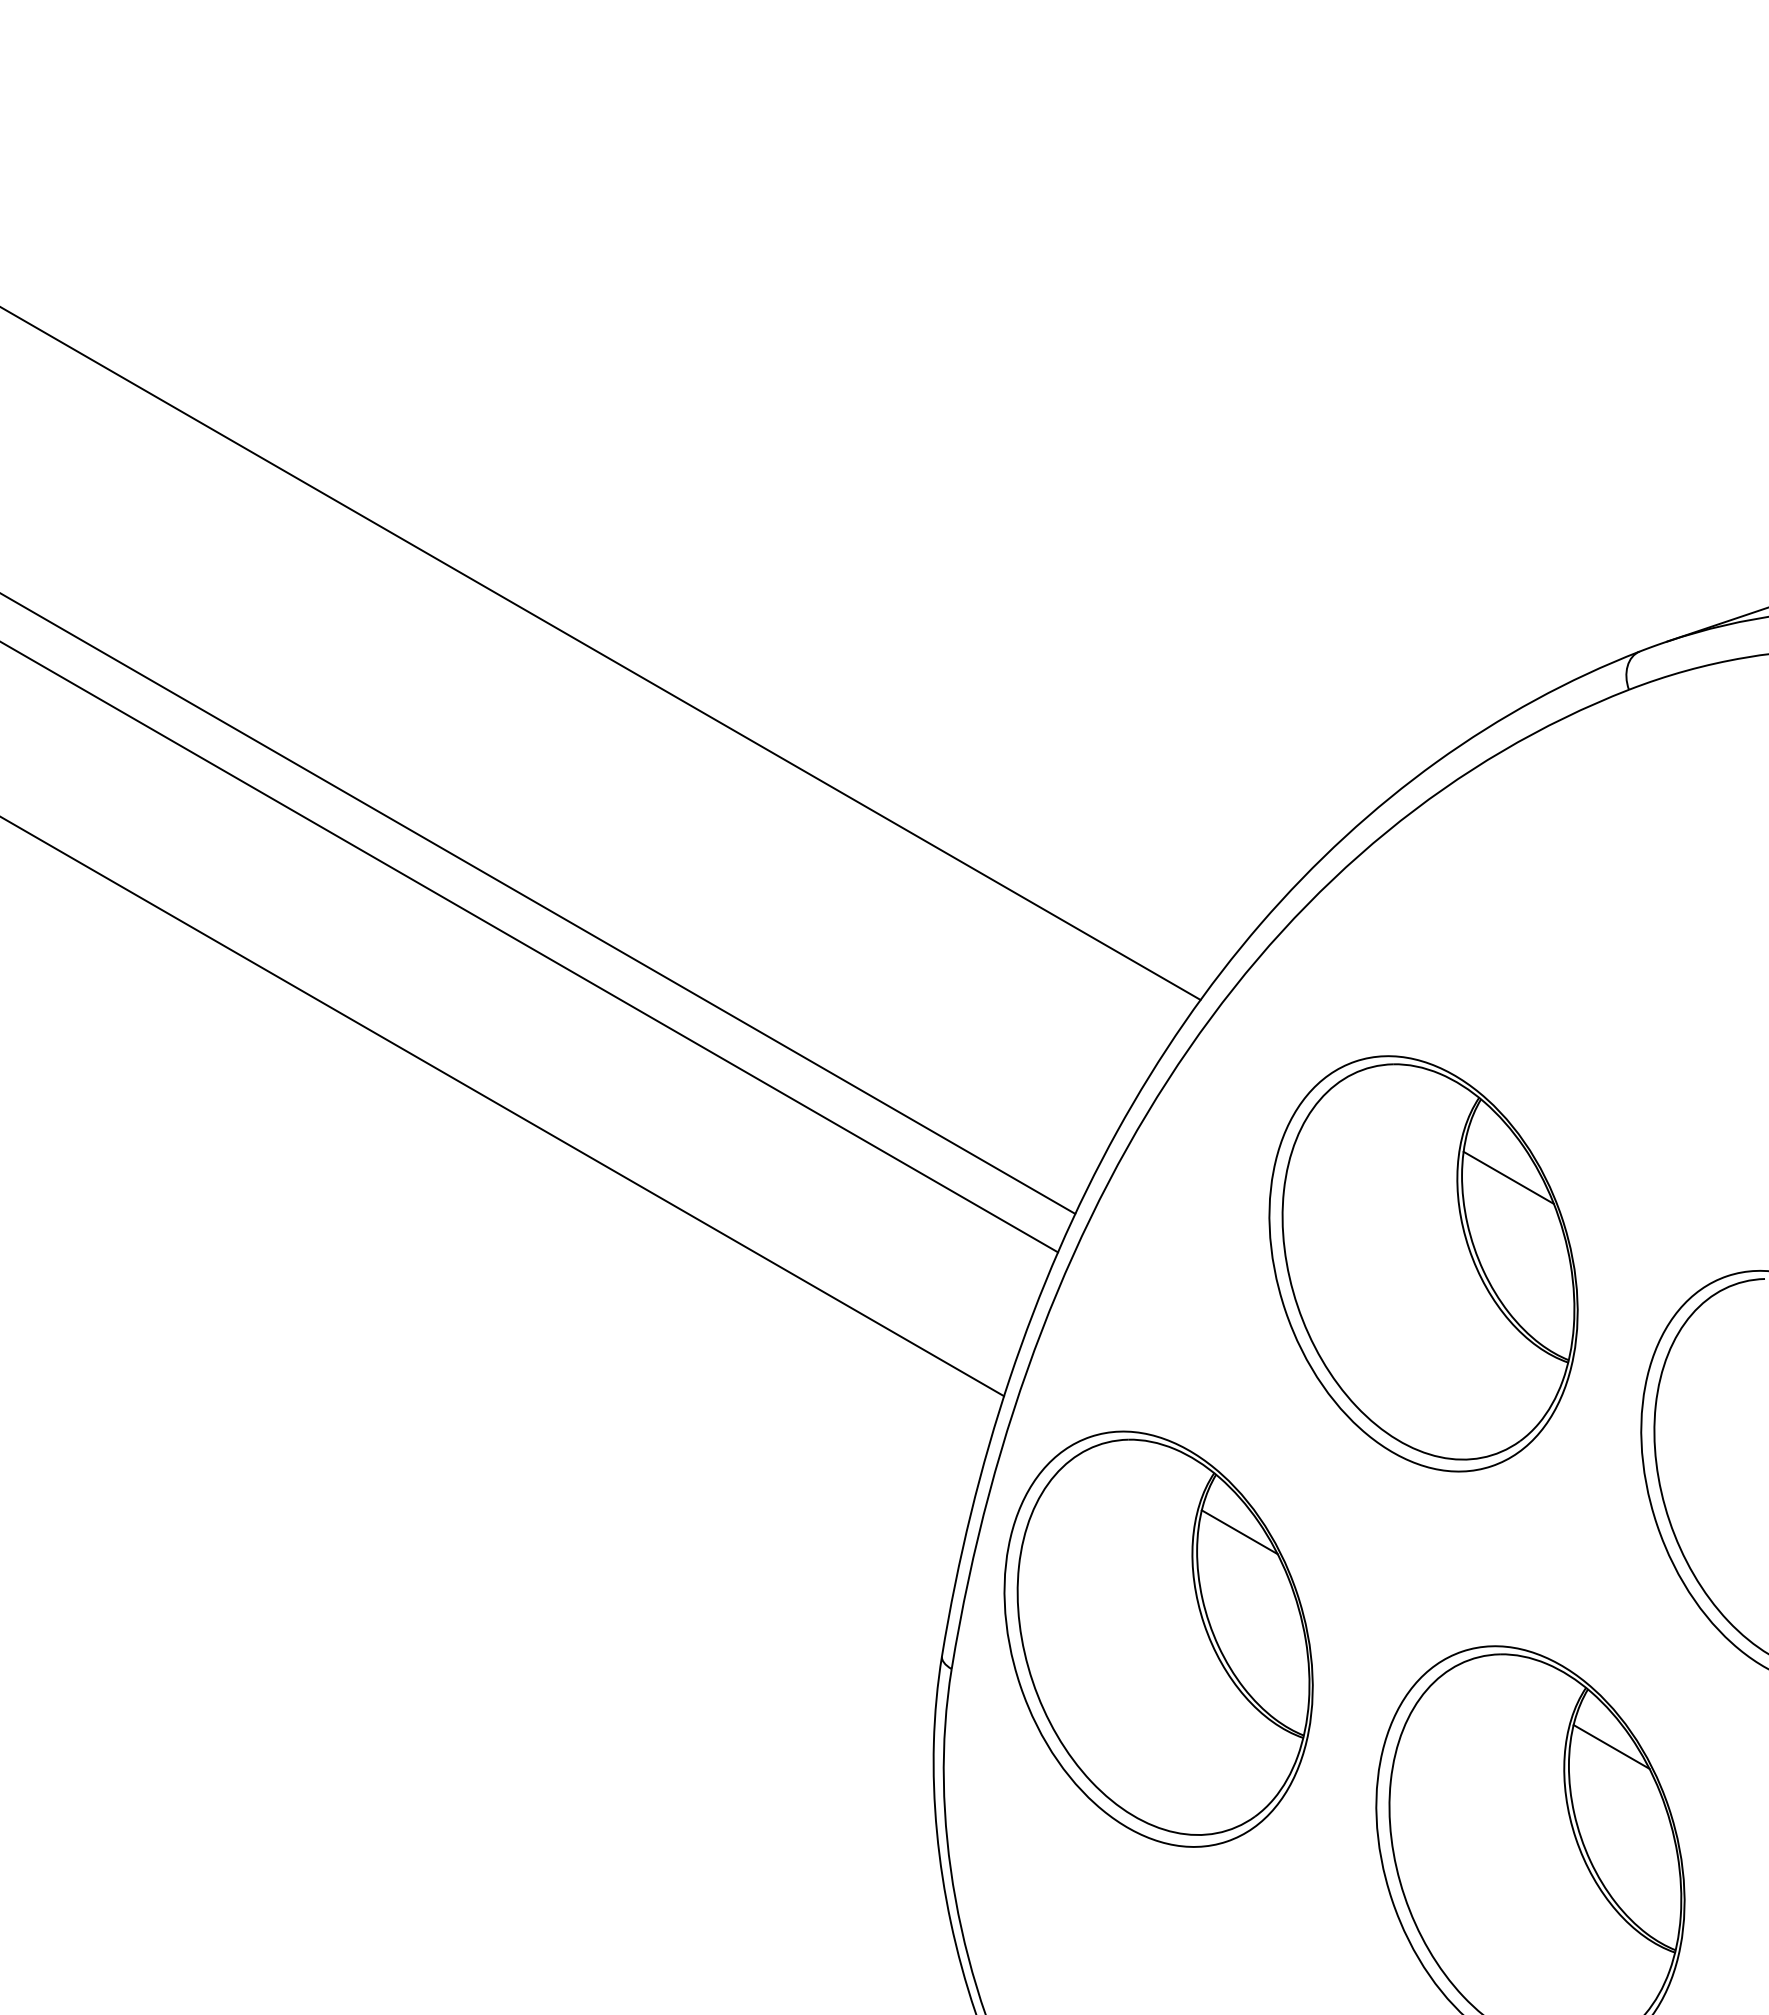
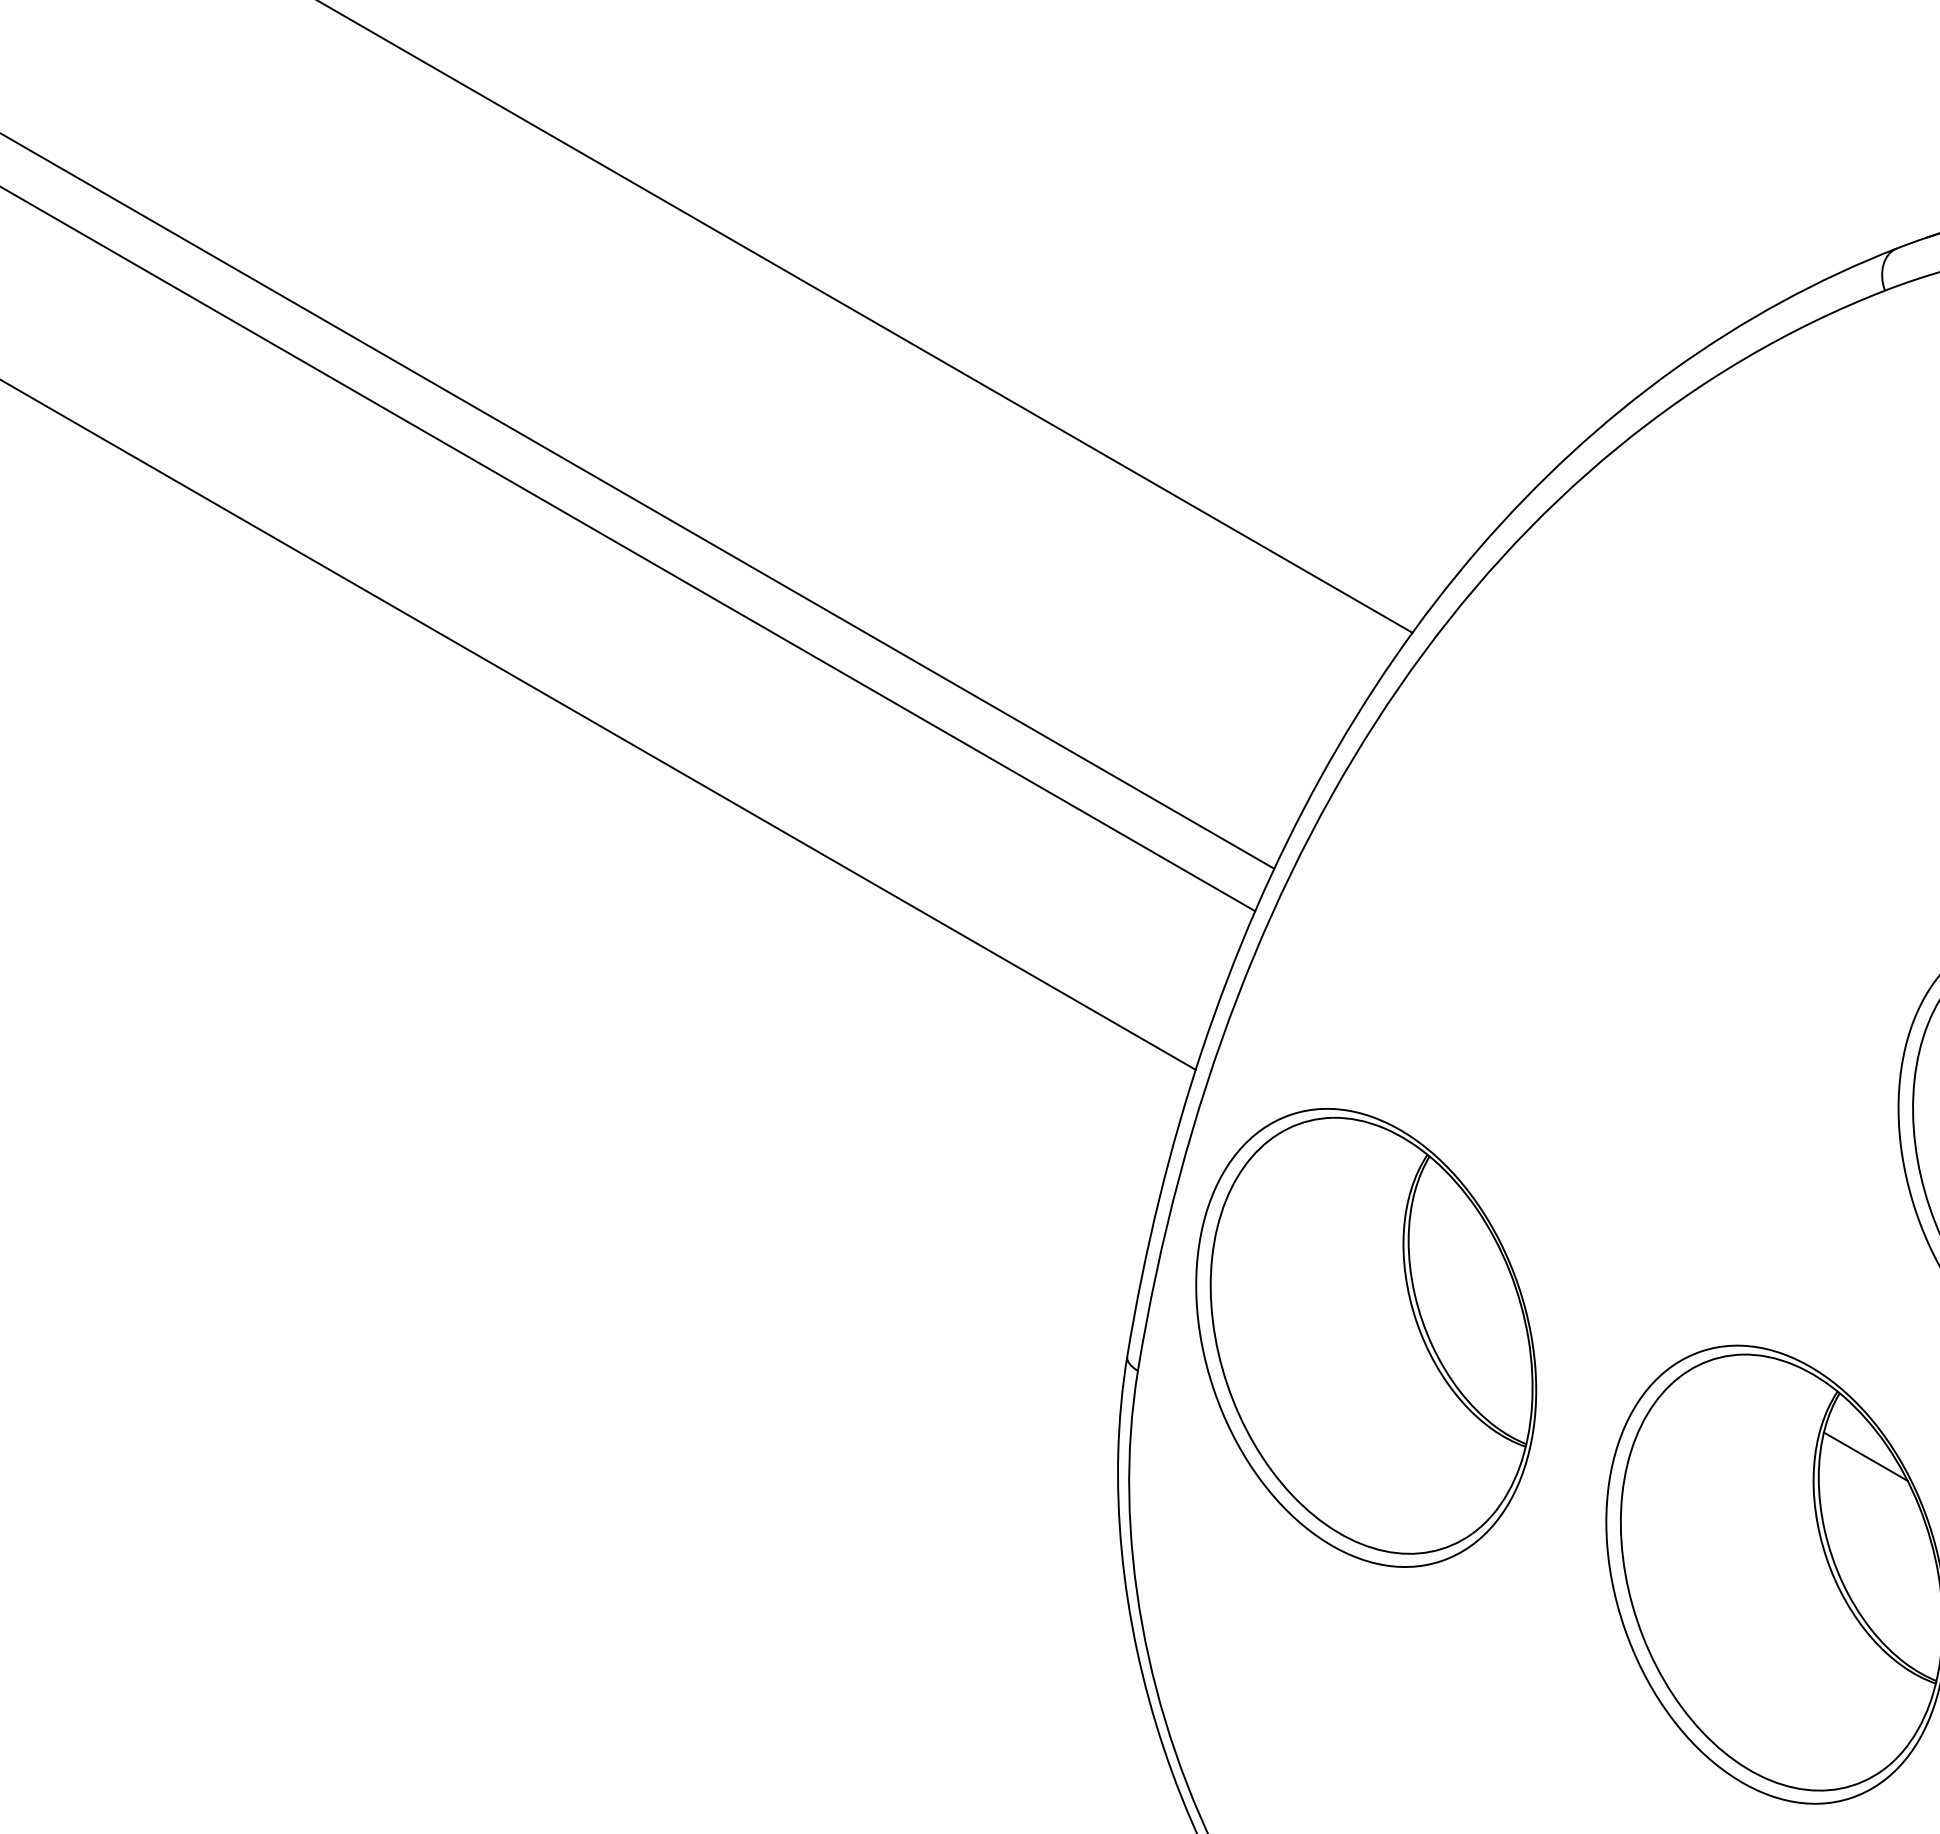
part: (1423, 1263) -> (1658, 923), removed
line: (1239, 1532) -> (1455, 1220), removed

